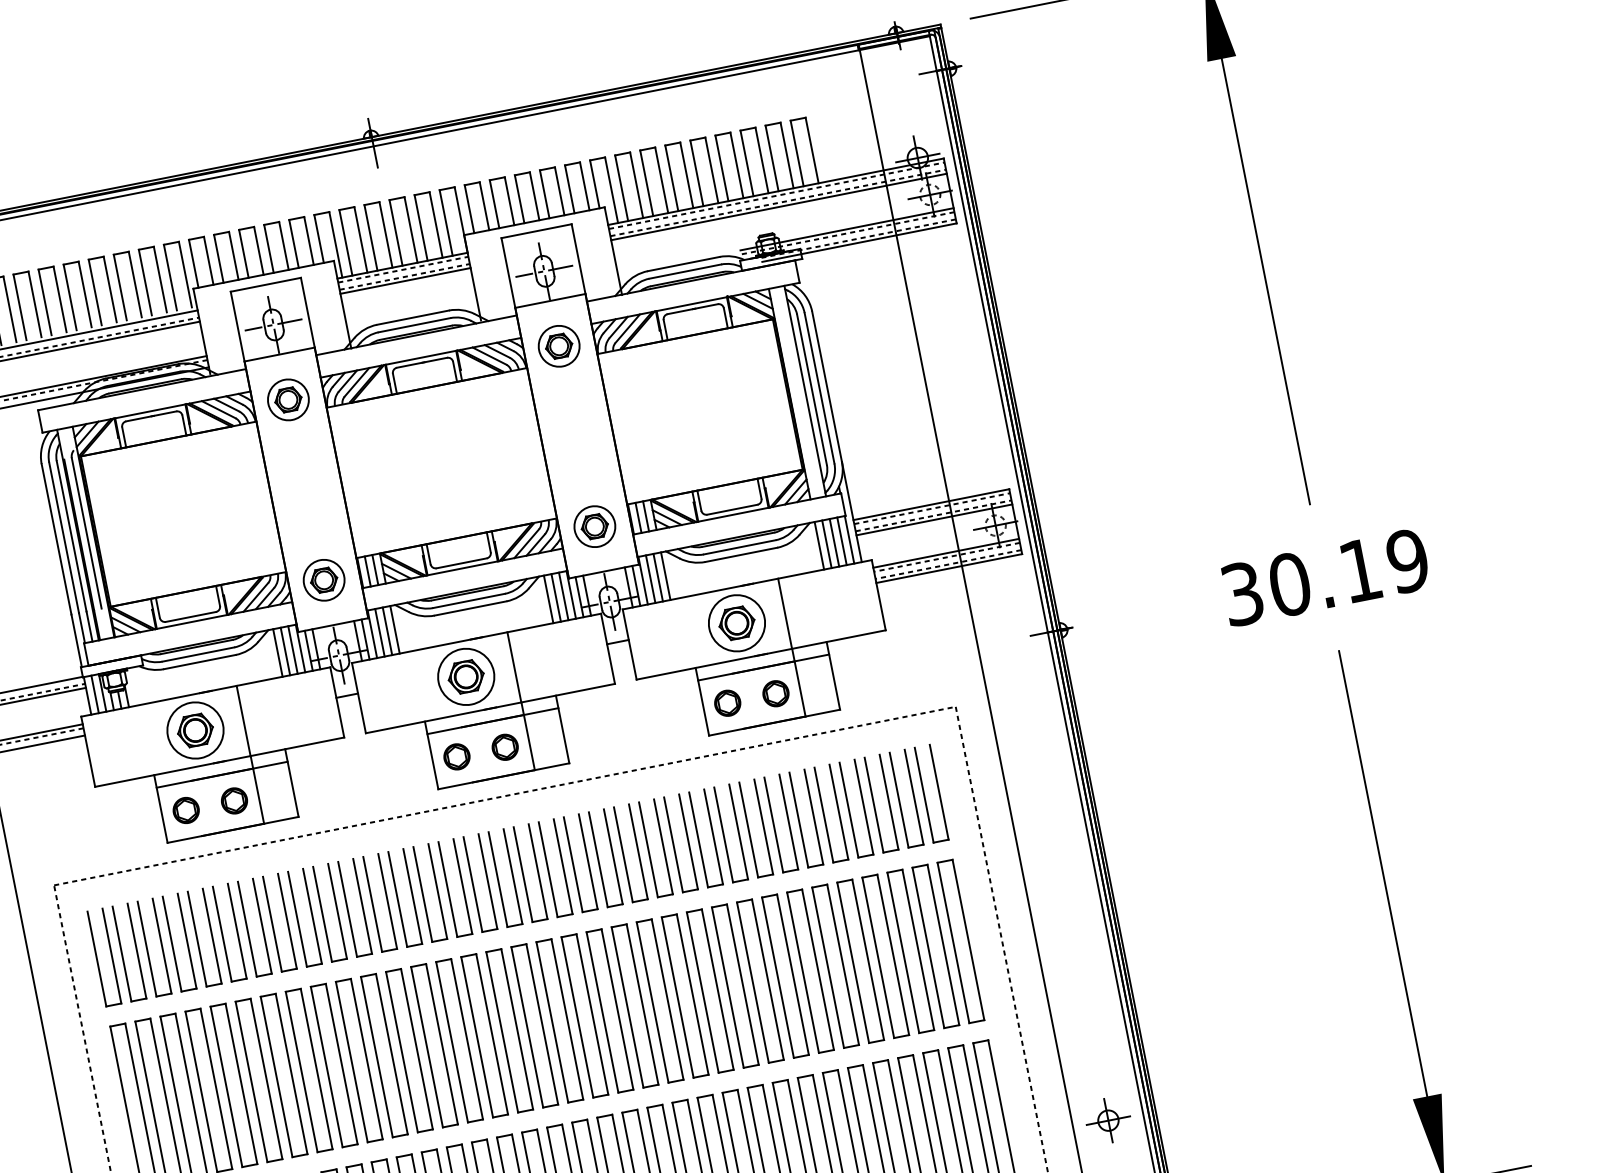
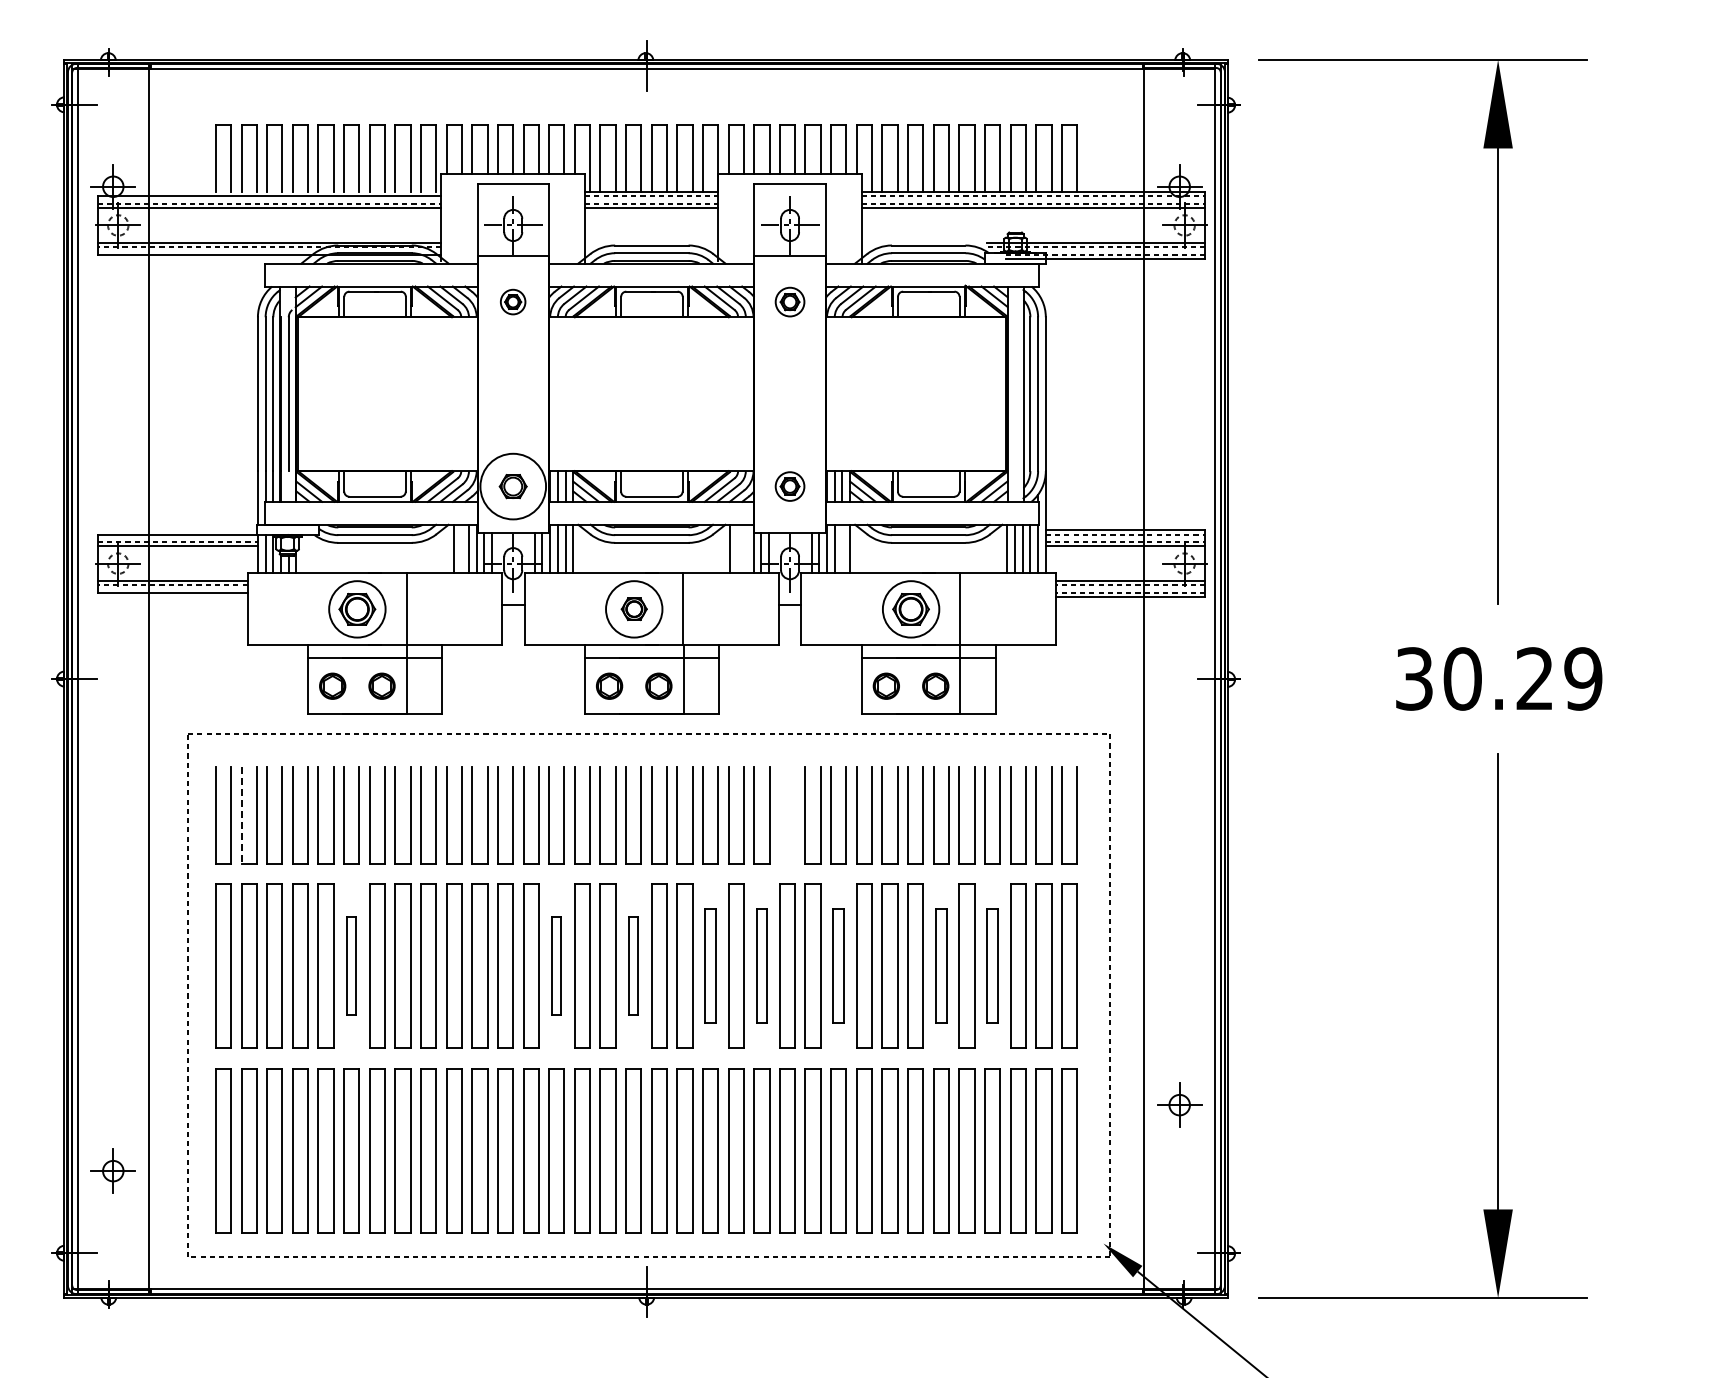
part: (558, 345) -> (789, 301), size x0.7
part: (287, 399) -> (512, 301), size x0.6
part: (594, 526) -> (789, 486), size x0.7
text: (1360, 570) -> (1534, 678), 30.19 -> 30.29
line: (658, 577) -> (842, 548), removed
circle: (323, 580) -> (512, 486), size x1.6
line: (563, 595) -> (745, 548), removed
line: (556, 597) -> (738, 548), removed
line: (285, 650) -> (461, 548), removed
part: (466, 676) -> (634, 608), size x0.7
part: (649, 850) -> (780, 815), removed
line: (122, 954) -> (241, 815), solid -> dashed
part: (885, 955) -> (992, 965), size x0.7
part: (835, 965) -> (941, 965), size x0.7
part: (734, 985) -> (838, 965), size x0.7
part: (659, 1000) -> (761, 965), size x0.7
part: (609, 1010) -> (710, 965), size x0.7
part: (534, 1025) -> (633, 965), size x0.6
part: (459, 1040) -> (556, 965), size x0.6
part: (258, 1079) -> (351, 965), size x0.6
part: (1108, 1120) -> (1179, 1104), moved

